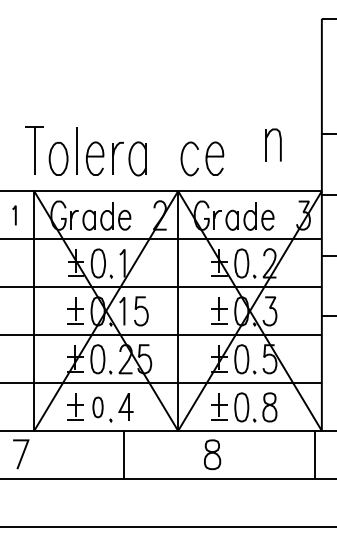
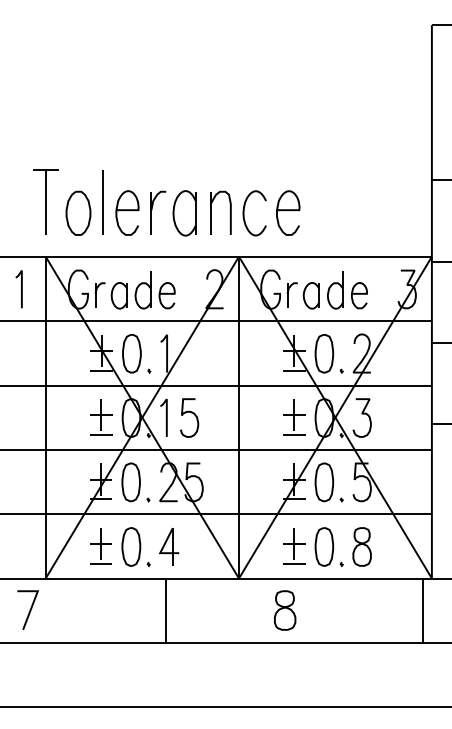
part: (266, 144) -> (211, 212), moved
part: (13, 215) -> (18, 289), size x1.43
part: (98, 407) -> (131, 546), size x1.43

